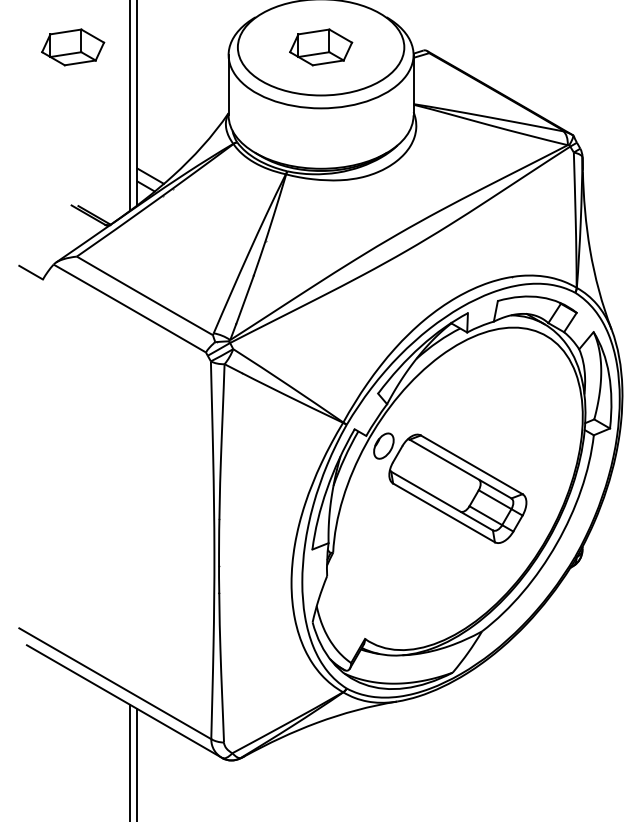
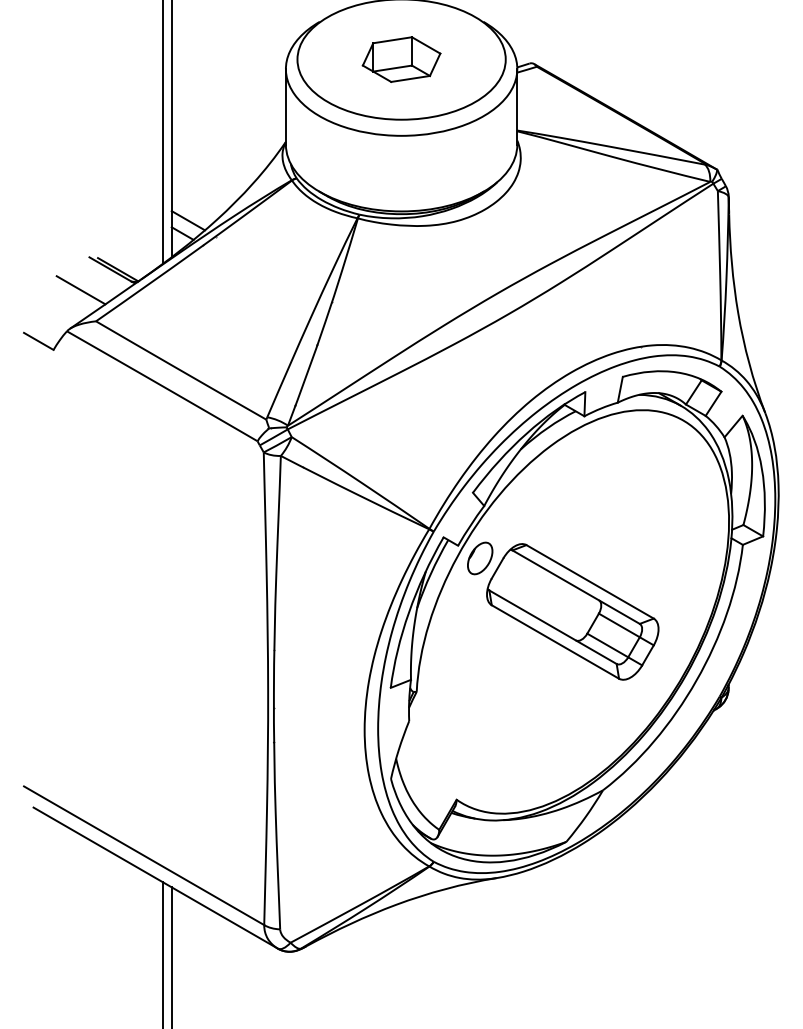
part: (73, 47) -> (91, 59), removed
line: (64, 231) -> (80, 289), added

